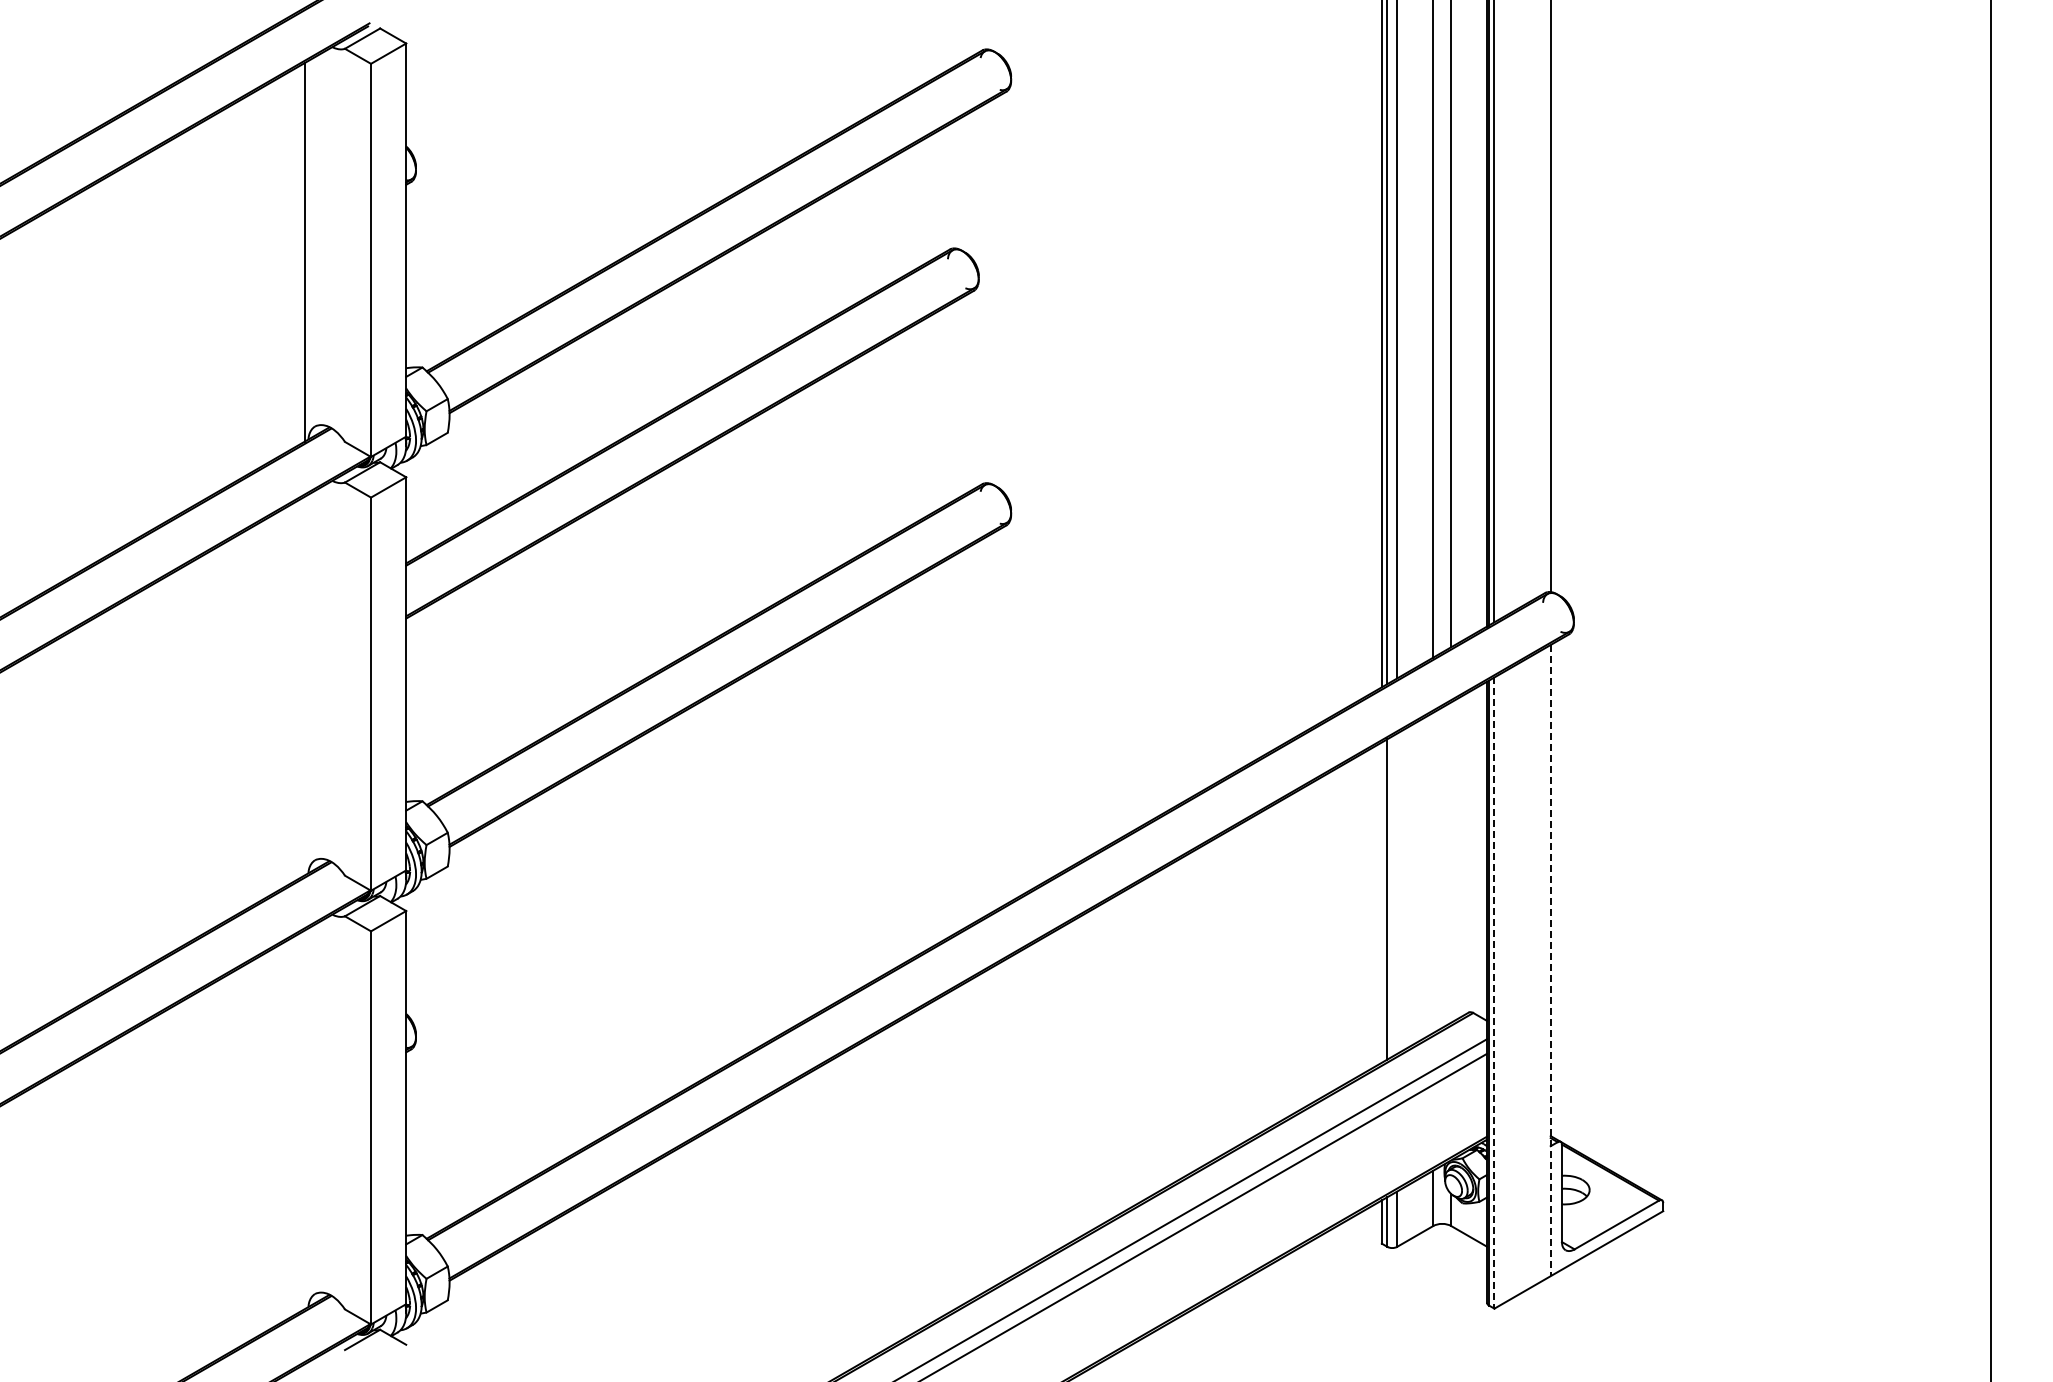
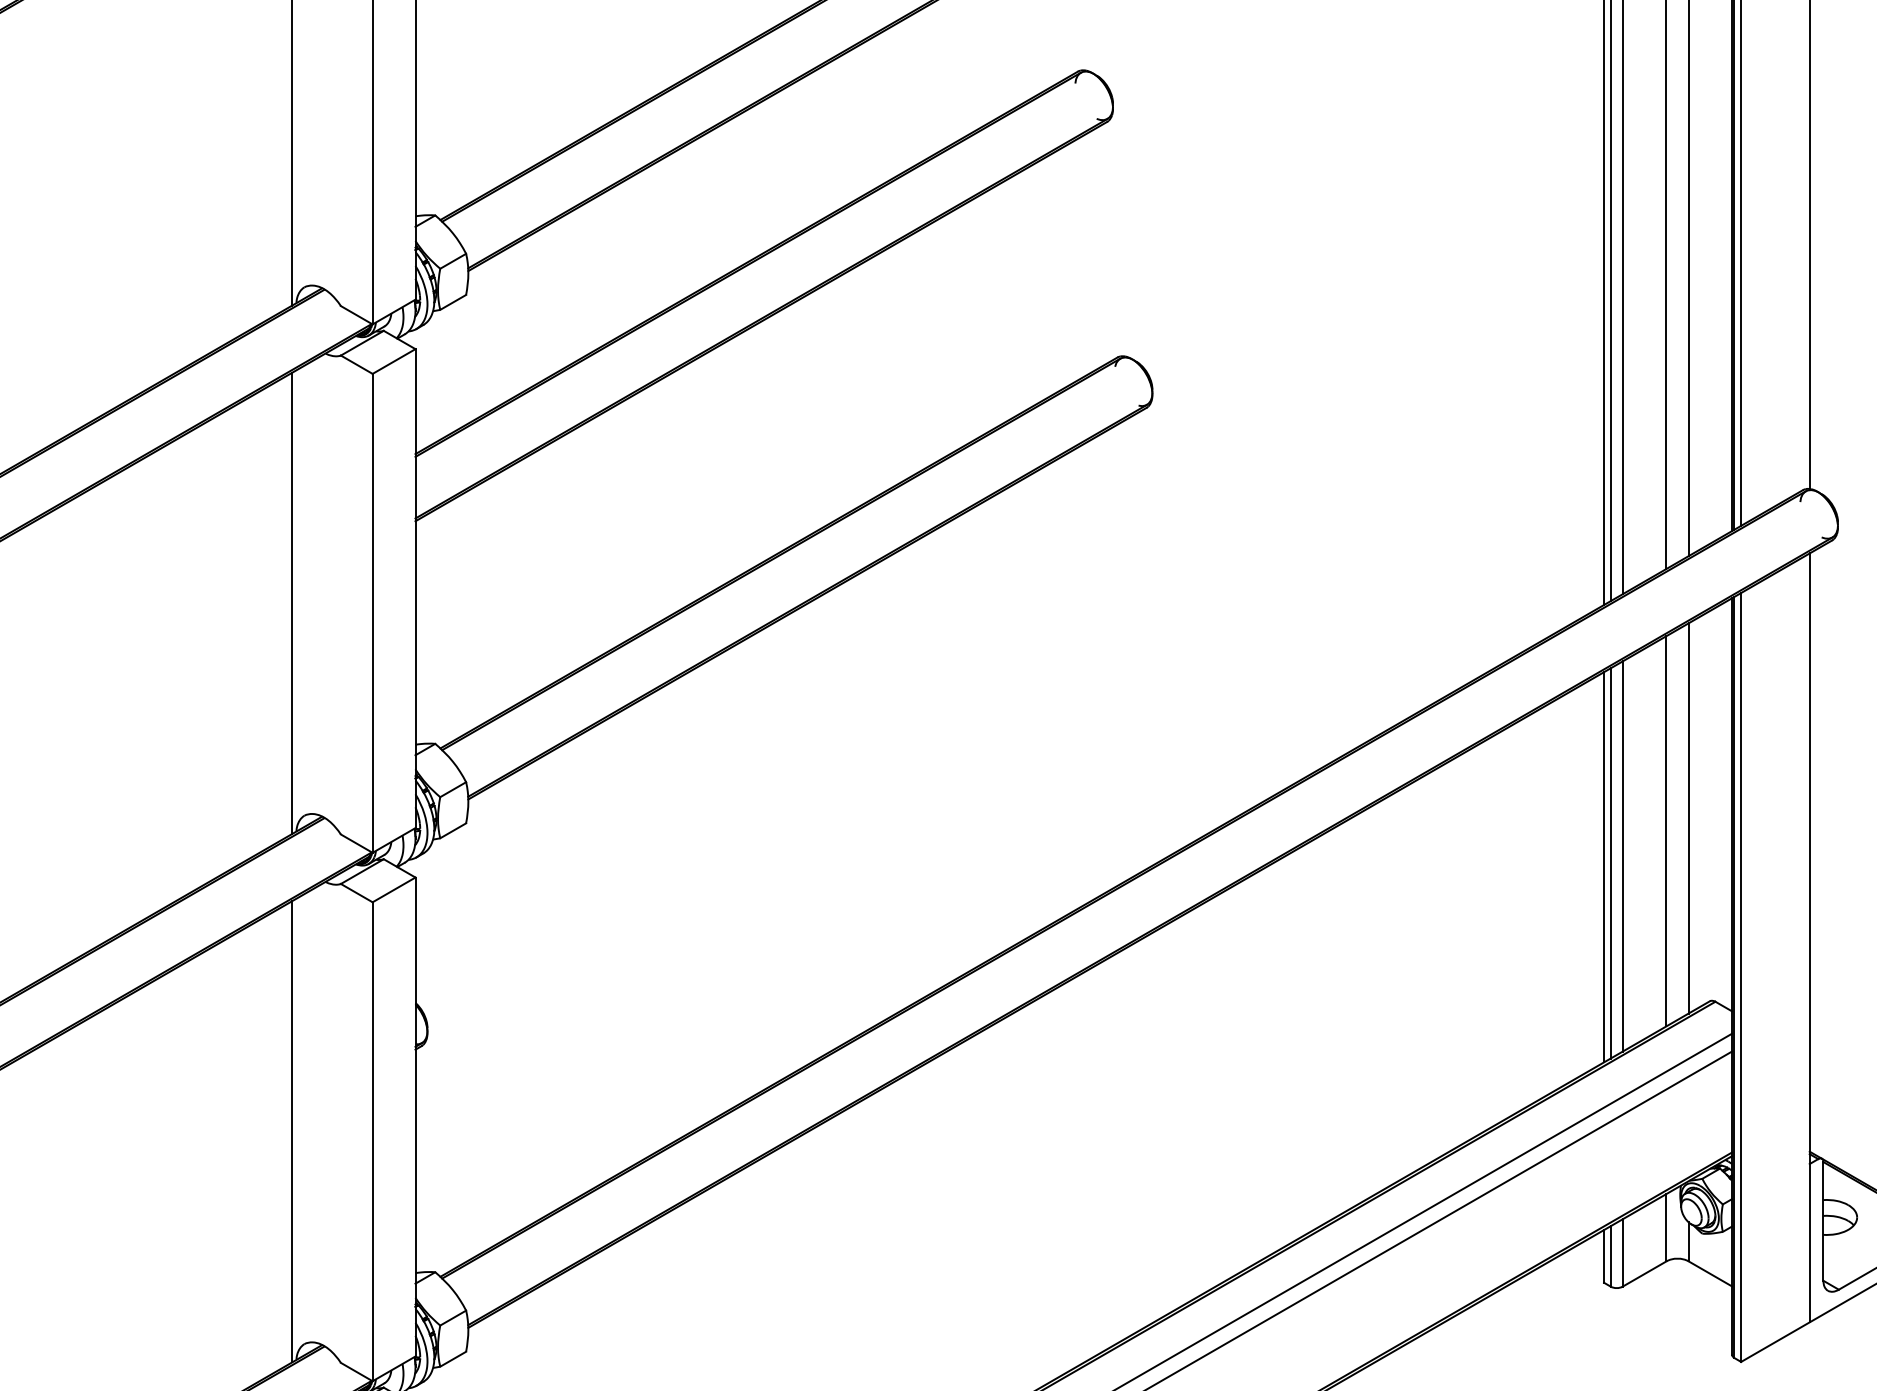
line: (304, 685) -> (291, 602), added
line: (1451, 862) -> (1688, 818), added
line: (1433, 872) -> (1666, 830), added
line: (1397, 893) -> (1623, 856), added
line: (1381, 902) -> (1603, 867), added
line: (1550, 960) -> (1809, 937), dashed -> solid
line: (1494, 993) -> (1741, 978), dashed -> solid
line: (304, 1119) -> (291, 1131), added

